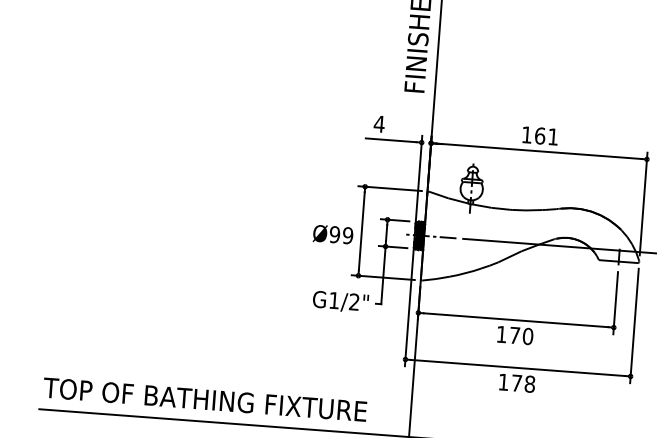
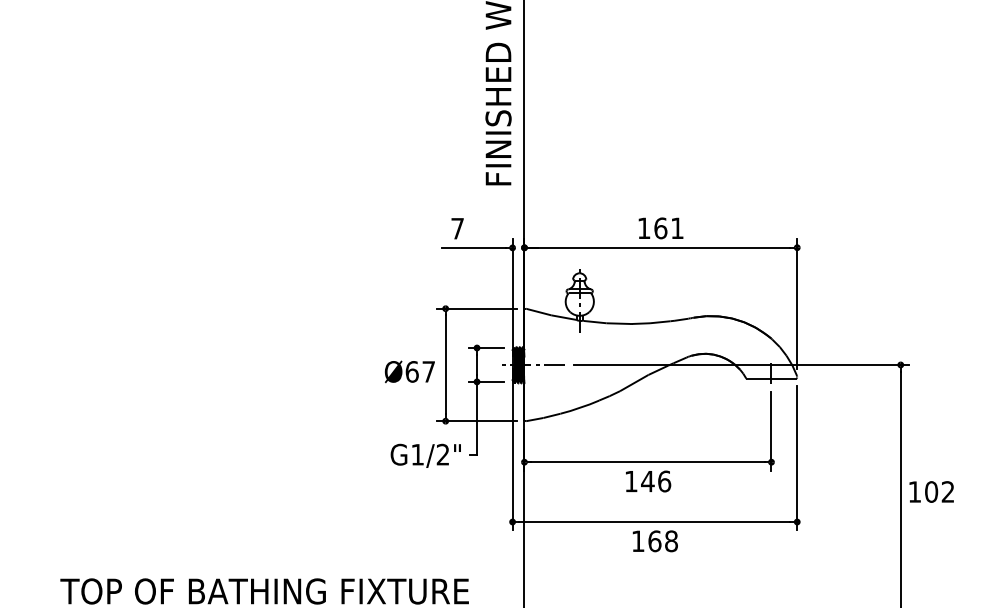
text: (379, 123) -> (457, 228), 4 -> 7
text: (341, 234) -> (420, 371), Ø99 -> Ø67
text: (521, 336) -> (656, 481), 170 -> 146
text: (516, 383) -> (654, 541), 178 -> 168

